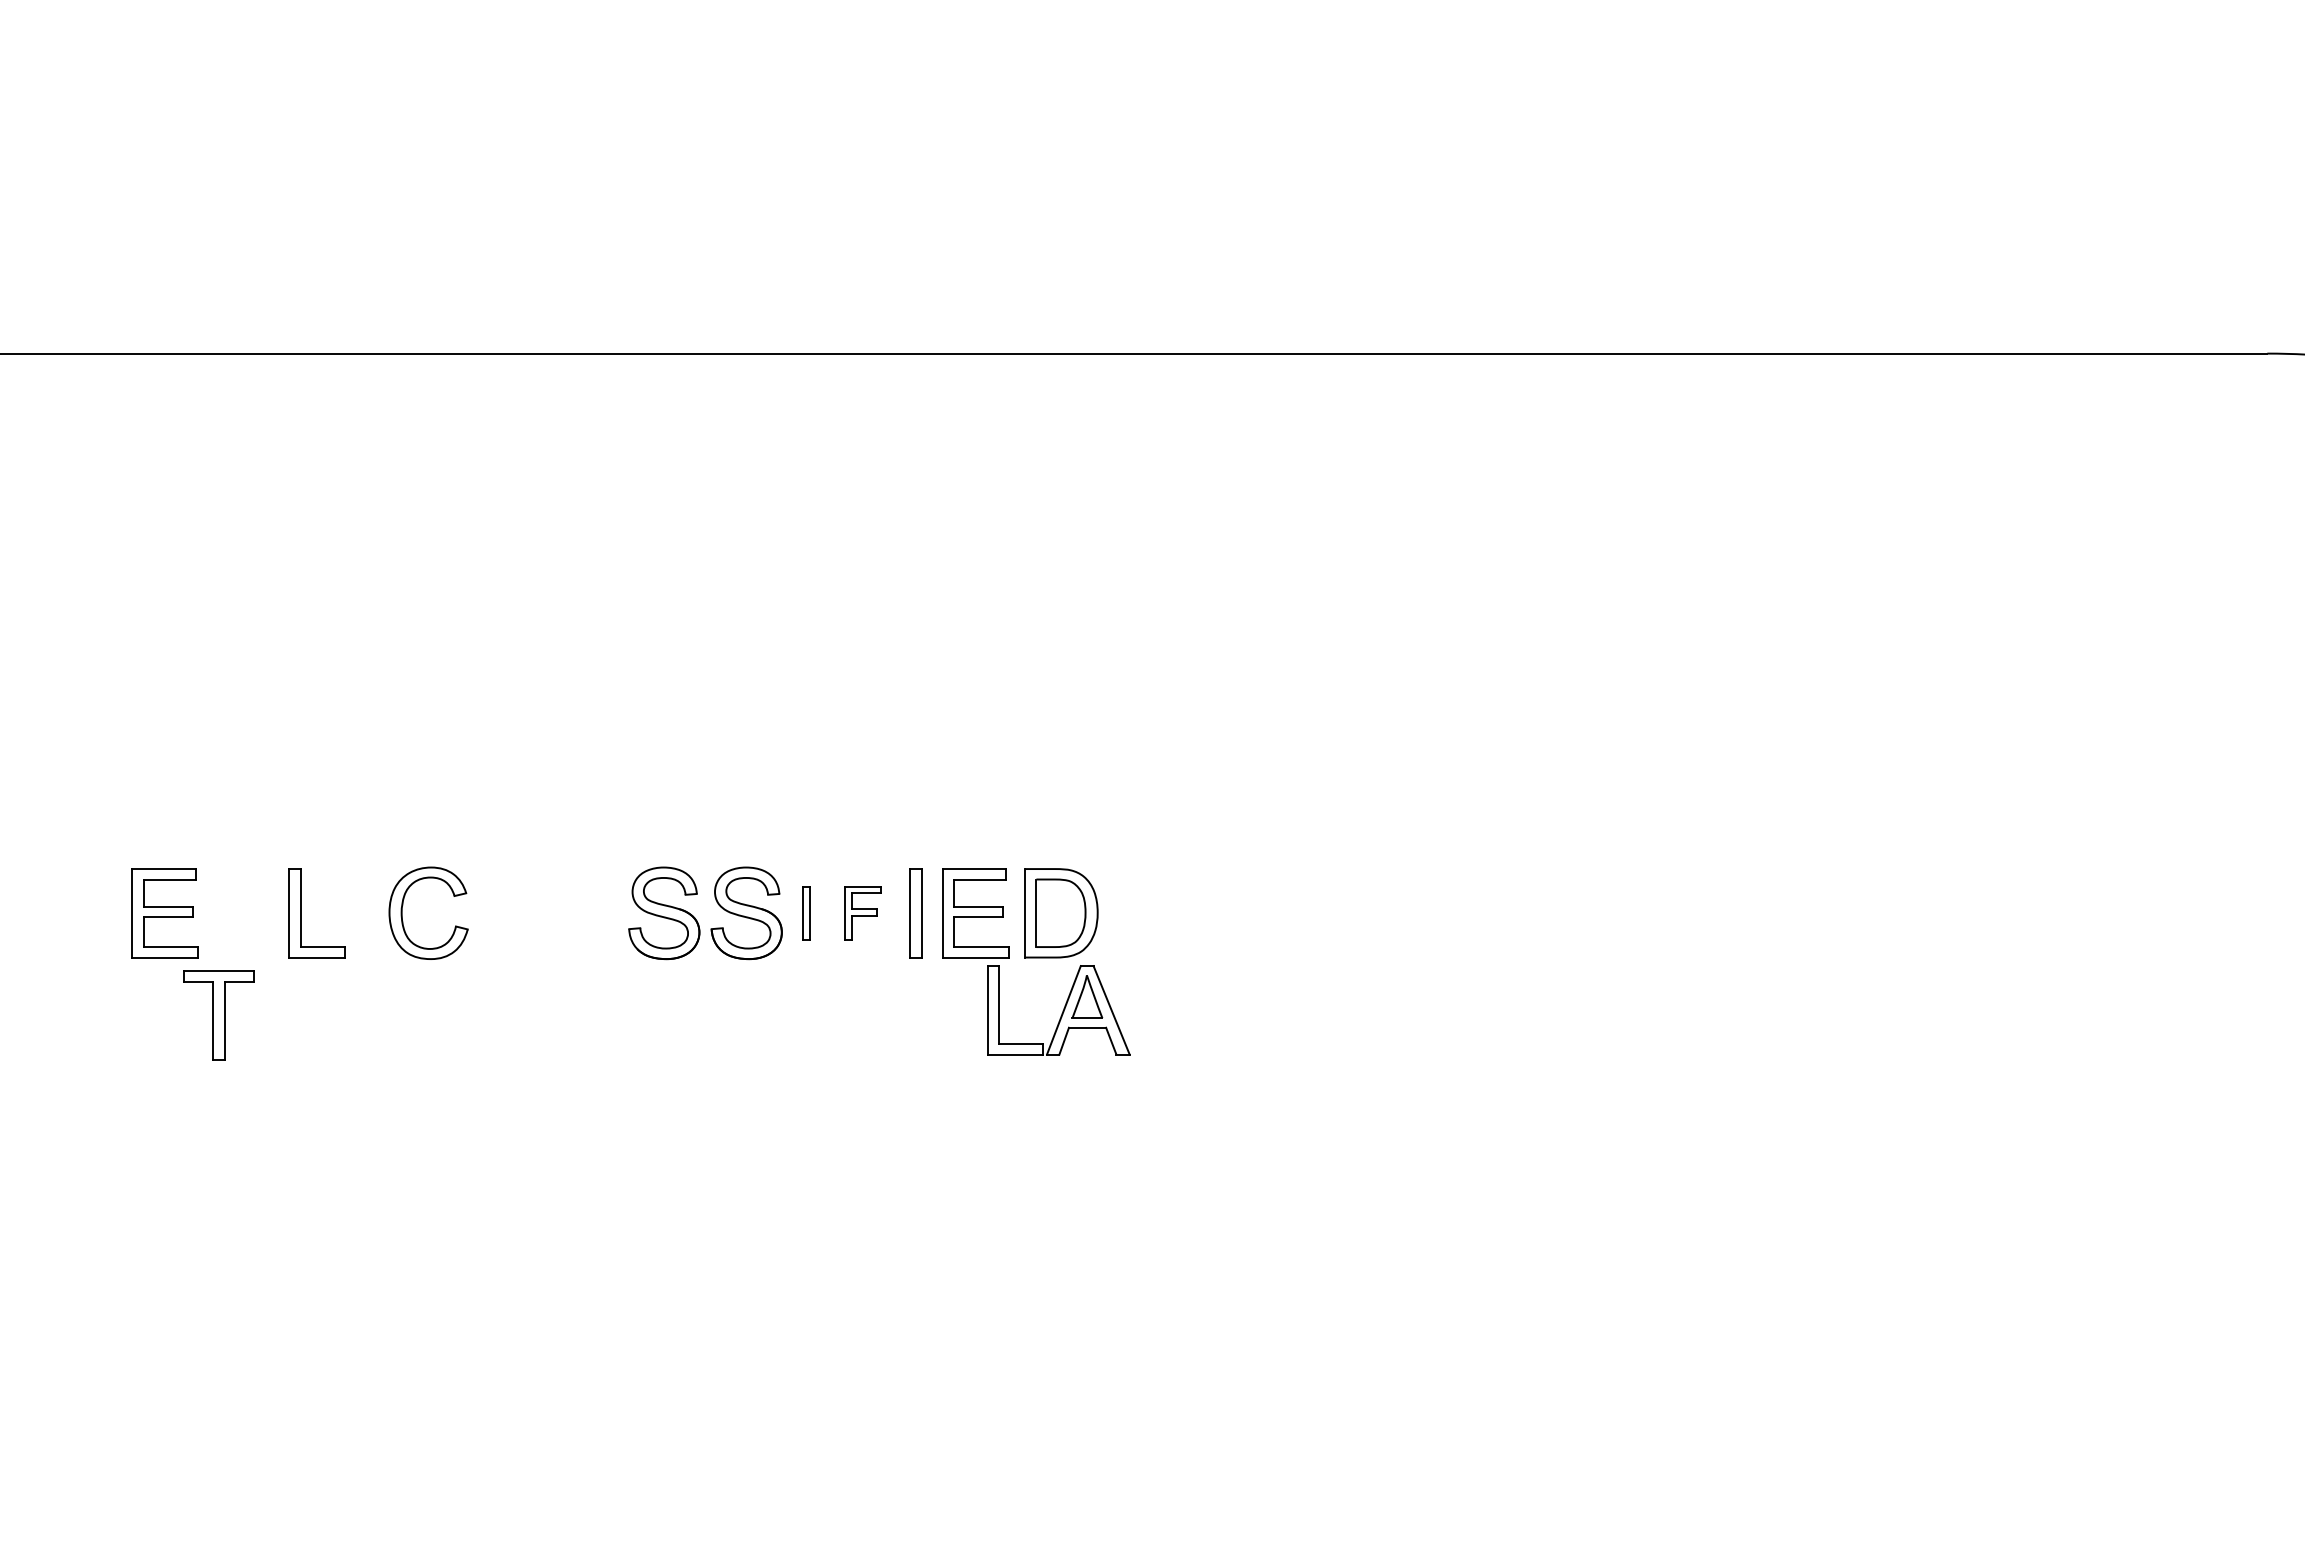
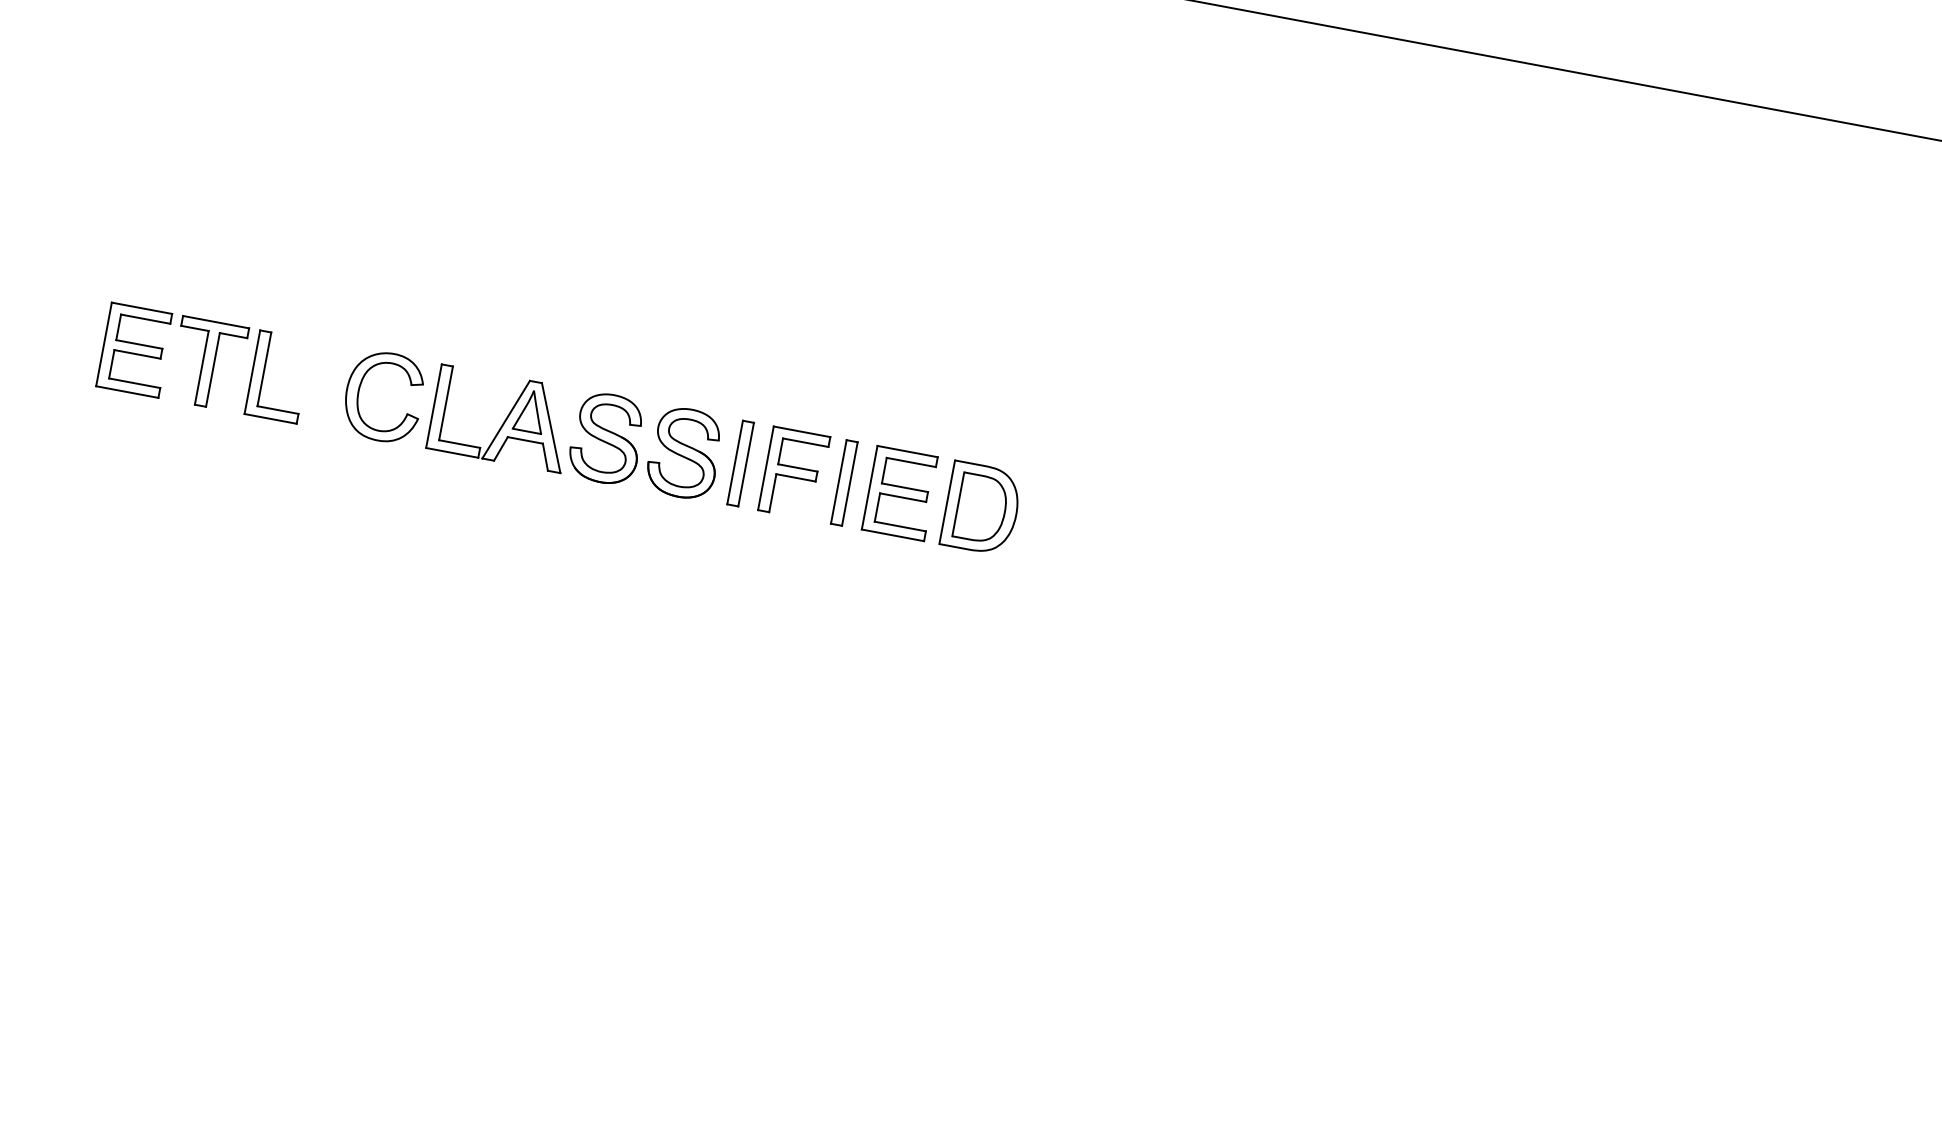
part: (805, 913) -> (740, 463), size x1.67
part: (862, 913) -> (793, 473), size x1.67
part: (1058, 1010) -> (500, 418), moved
part: (218, 1015) -> (208, 364), moved

